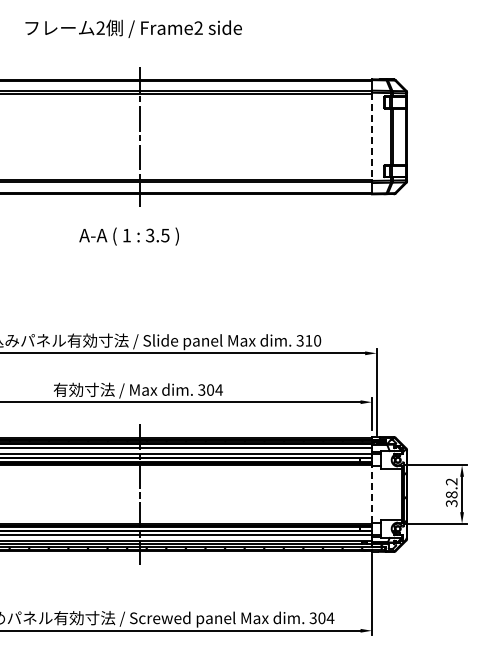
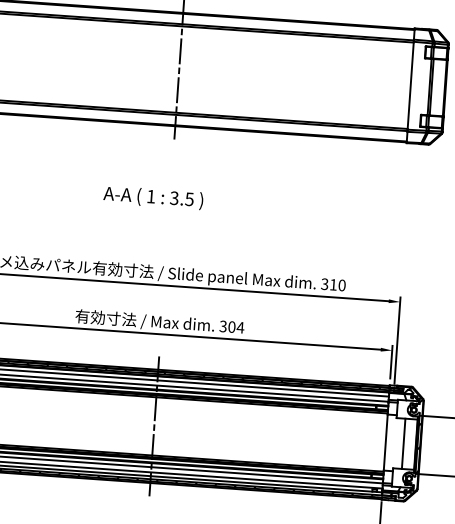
line: (372, 137) -> (411, 86), dashed -> solid
text: (128, 236) -> (152, 197), moved
line: (372, 494) -> (386, 442), dashed -> solid
line: (389, 494) -> (403, 443), added

